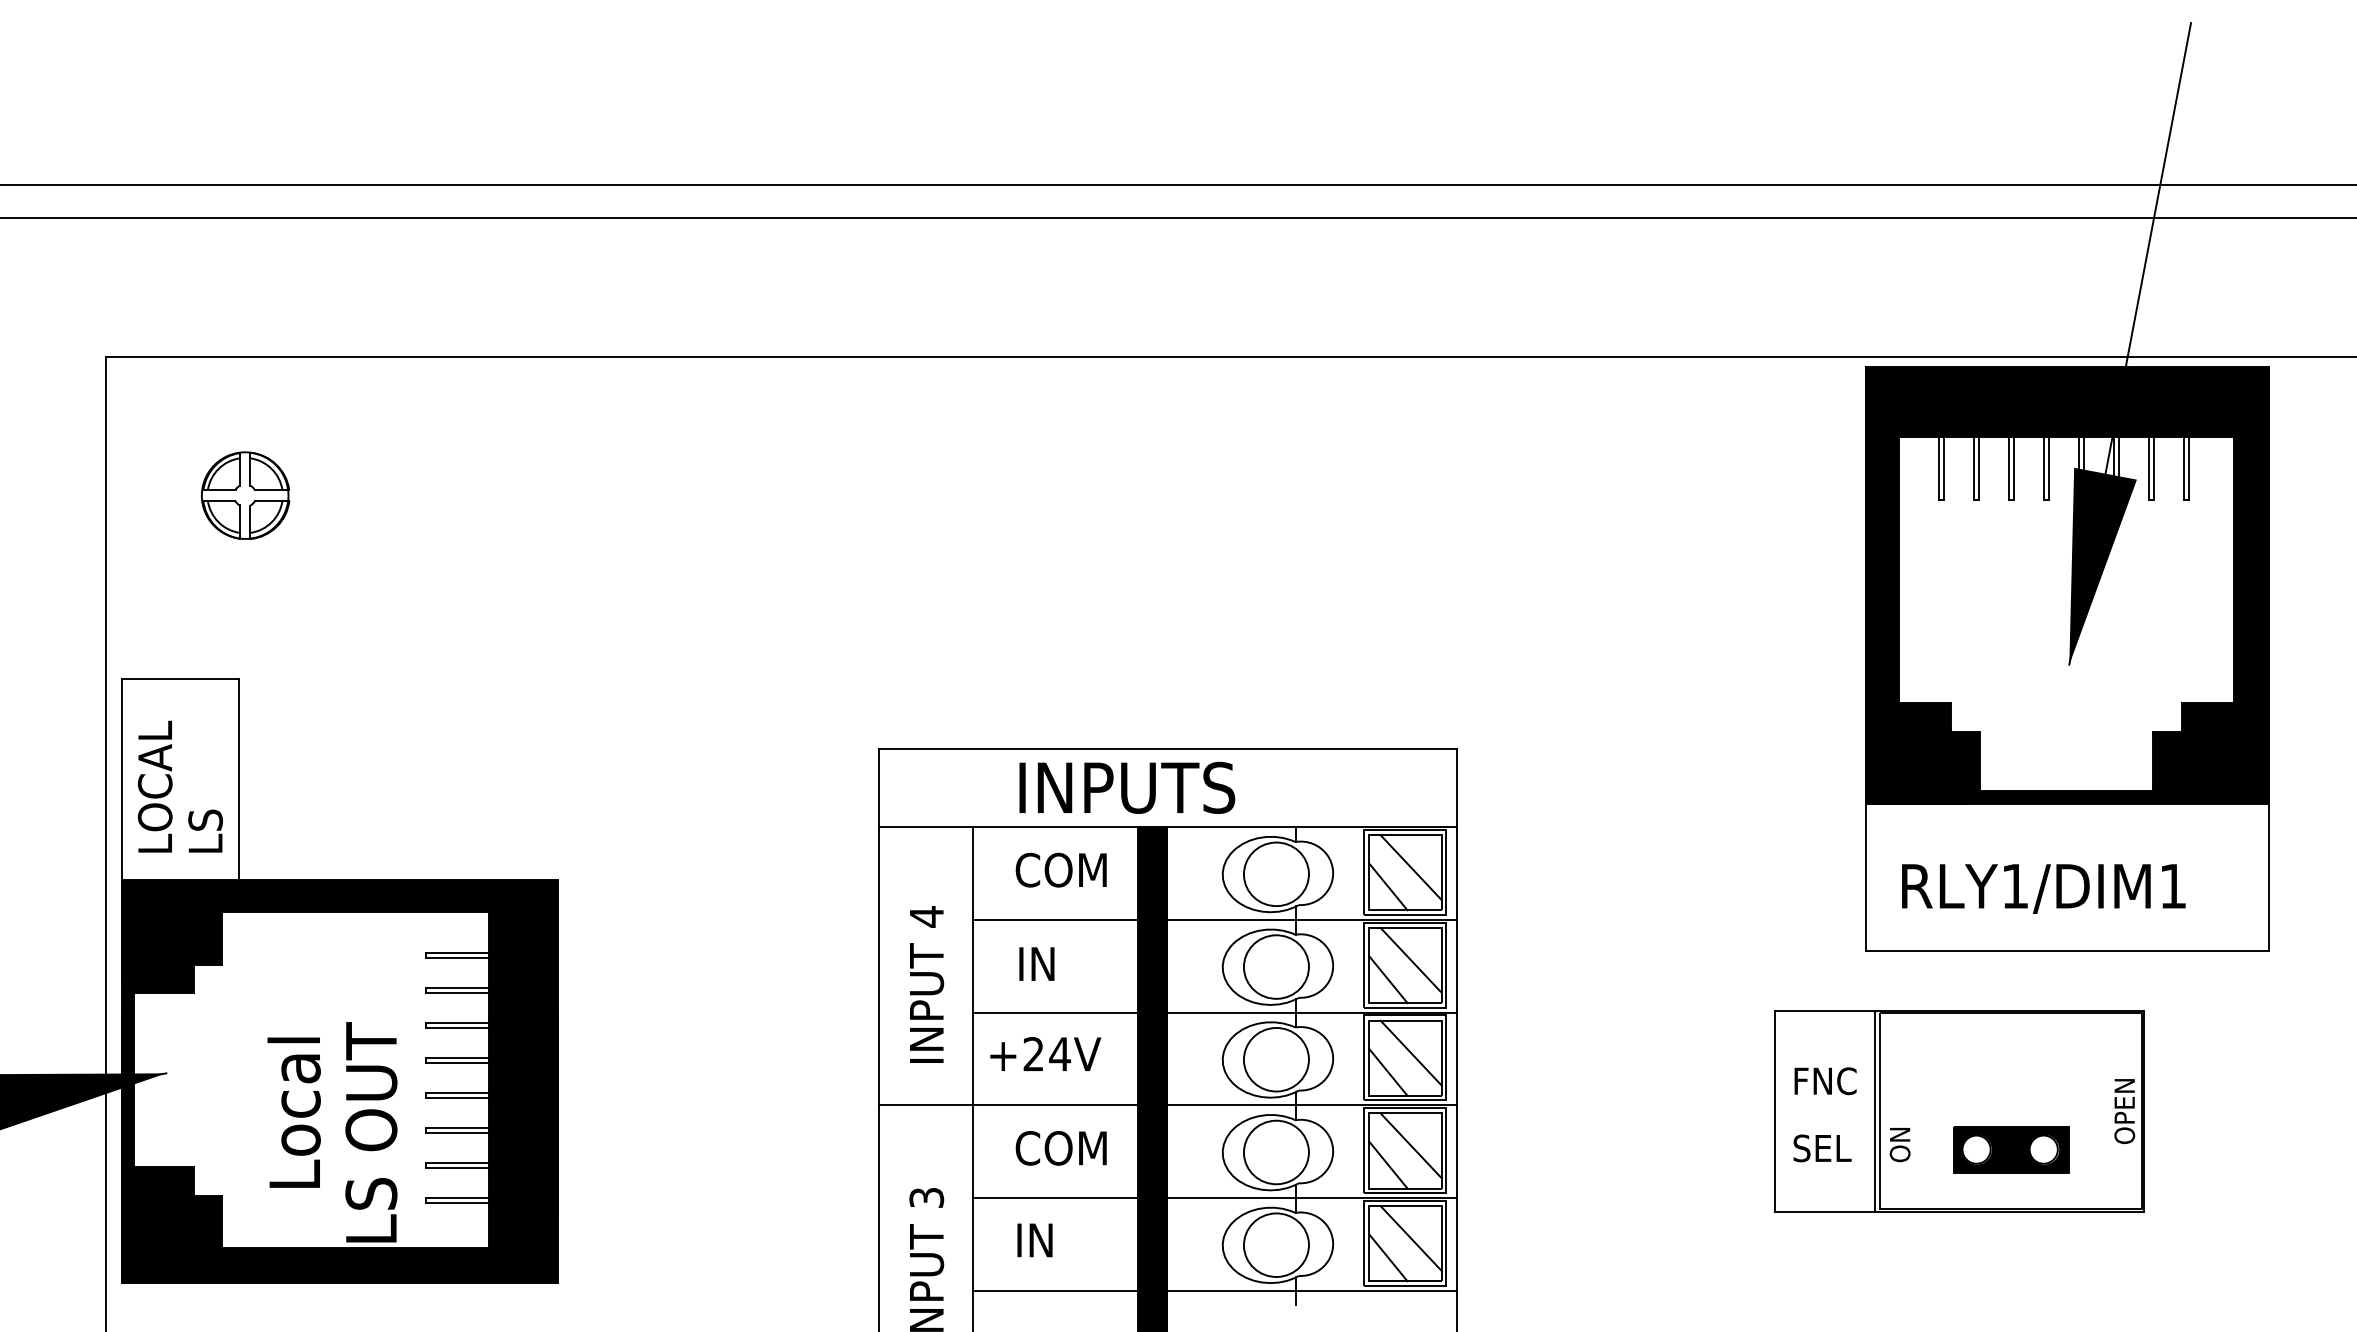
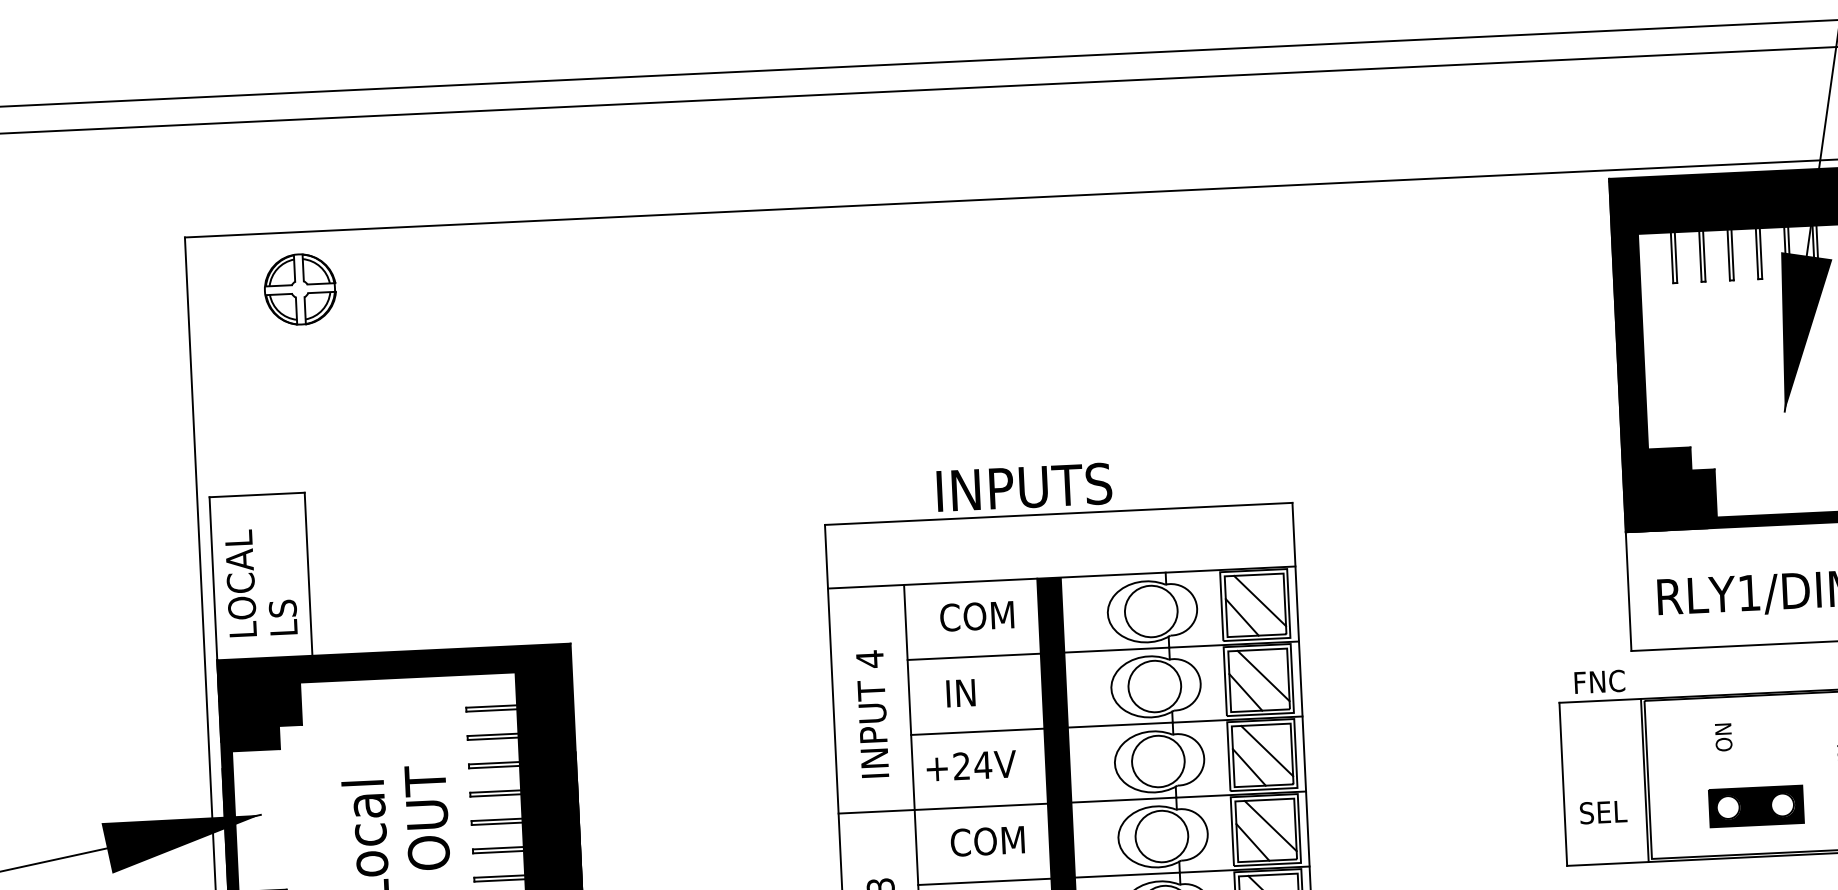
part: (245, 495) -> (300, 289), moved
text: (1127, 787) -> (1024, 487), moved
text: (1825, 1081) -> (1599, 682), moved
text: (1899, 1145) -> (1723, 737), moved

